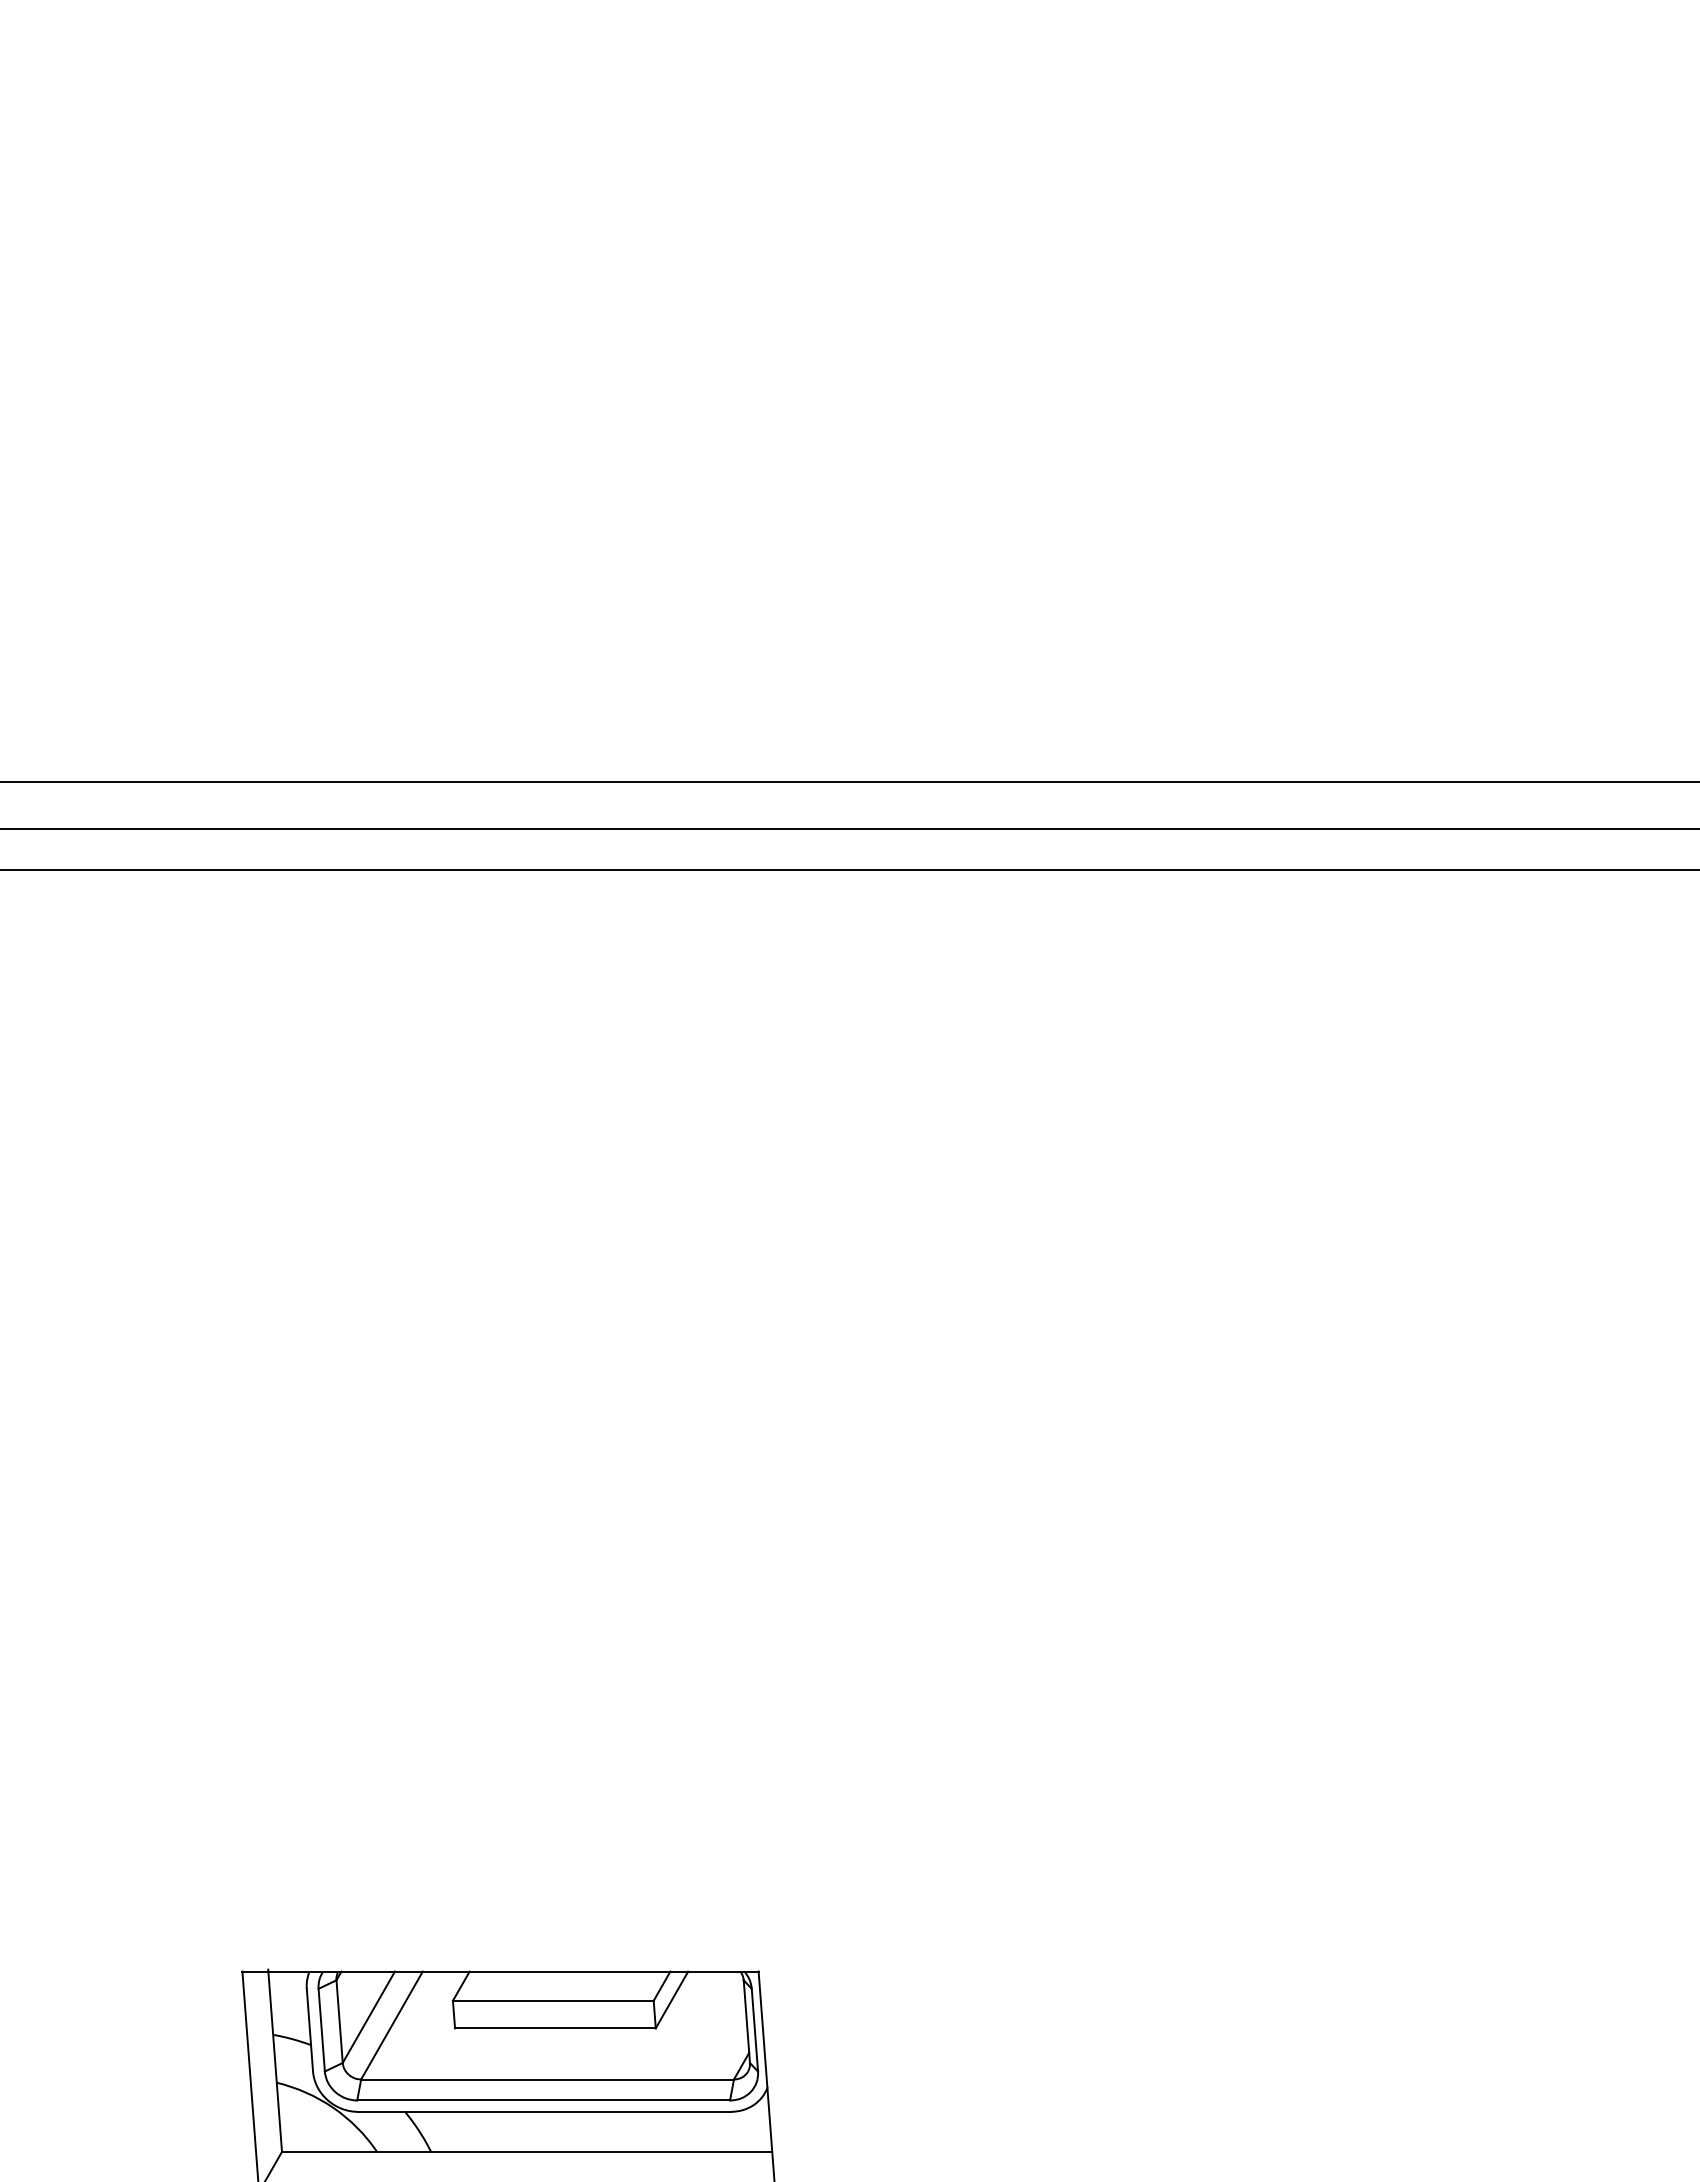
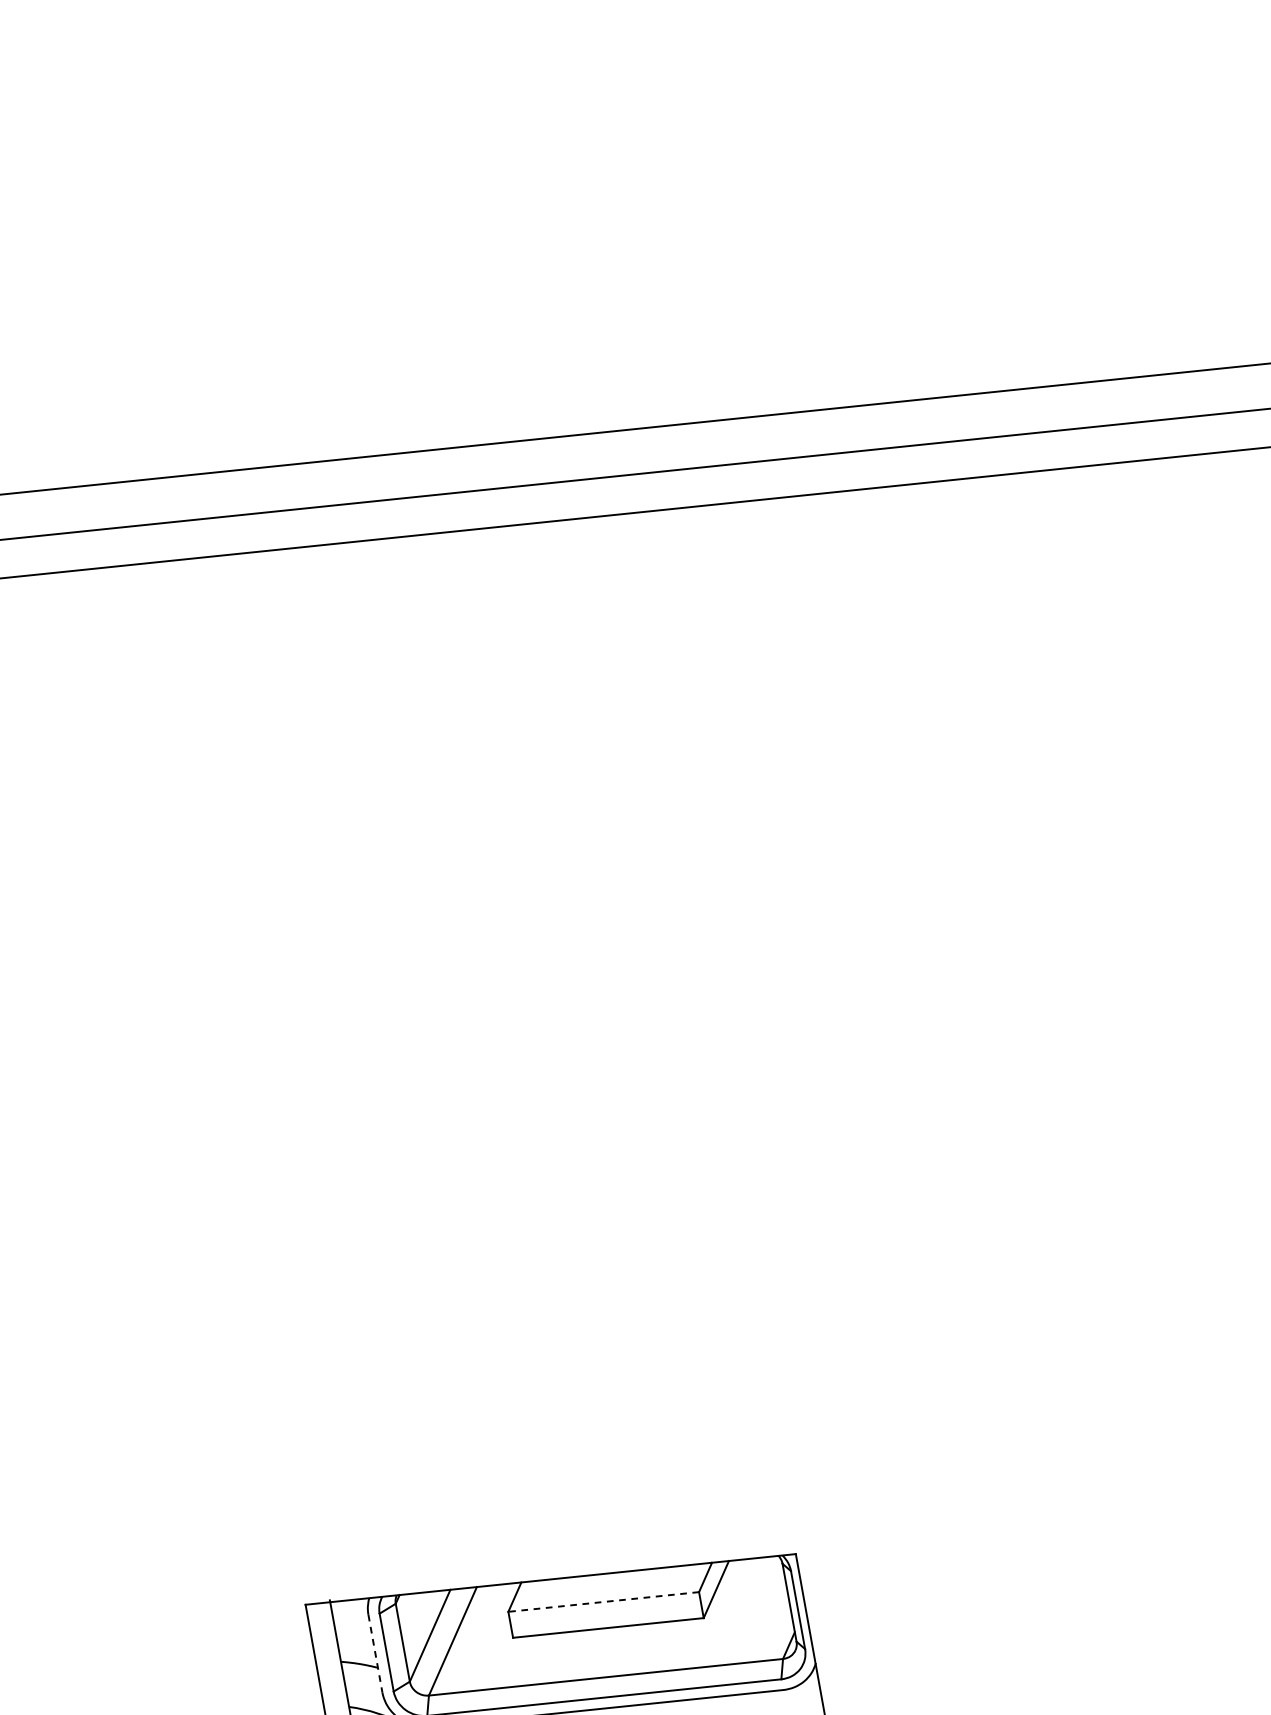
line: (552, 2000) -> (602, 1601), solid -> dashed
line: (309, 2030) -> (375, 1654), solid -> dashed

